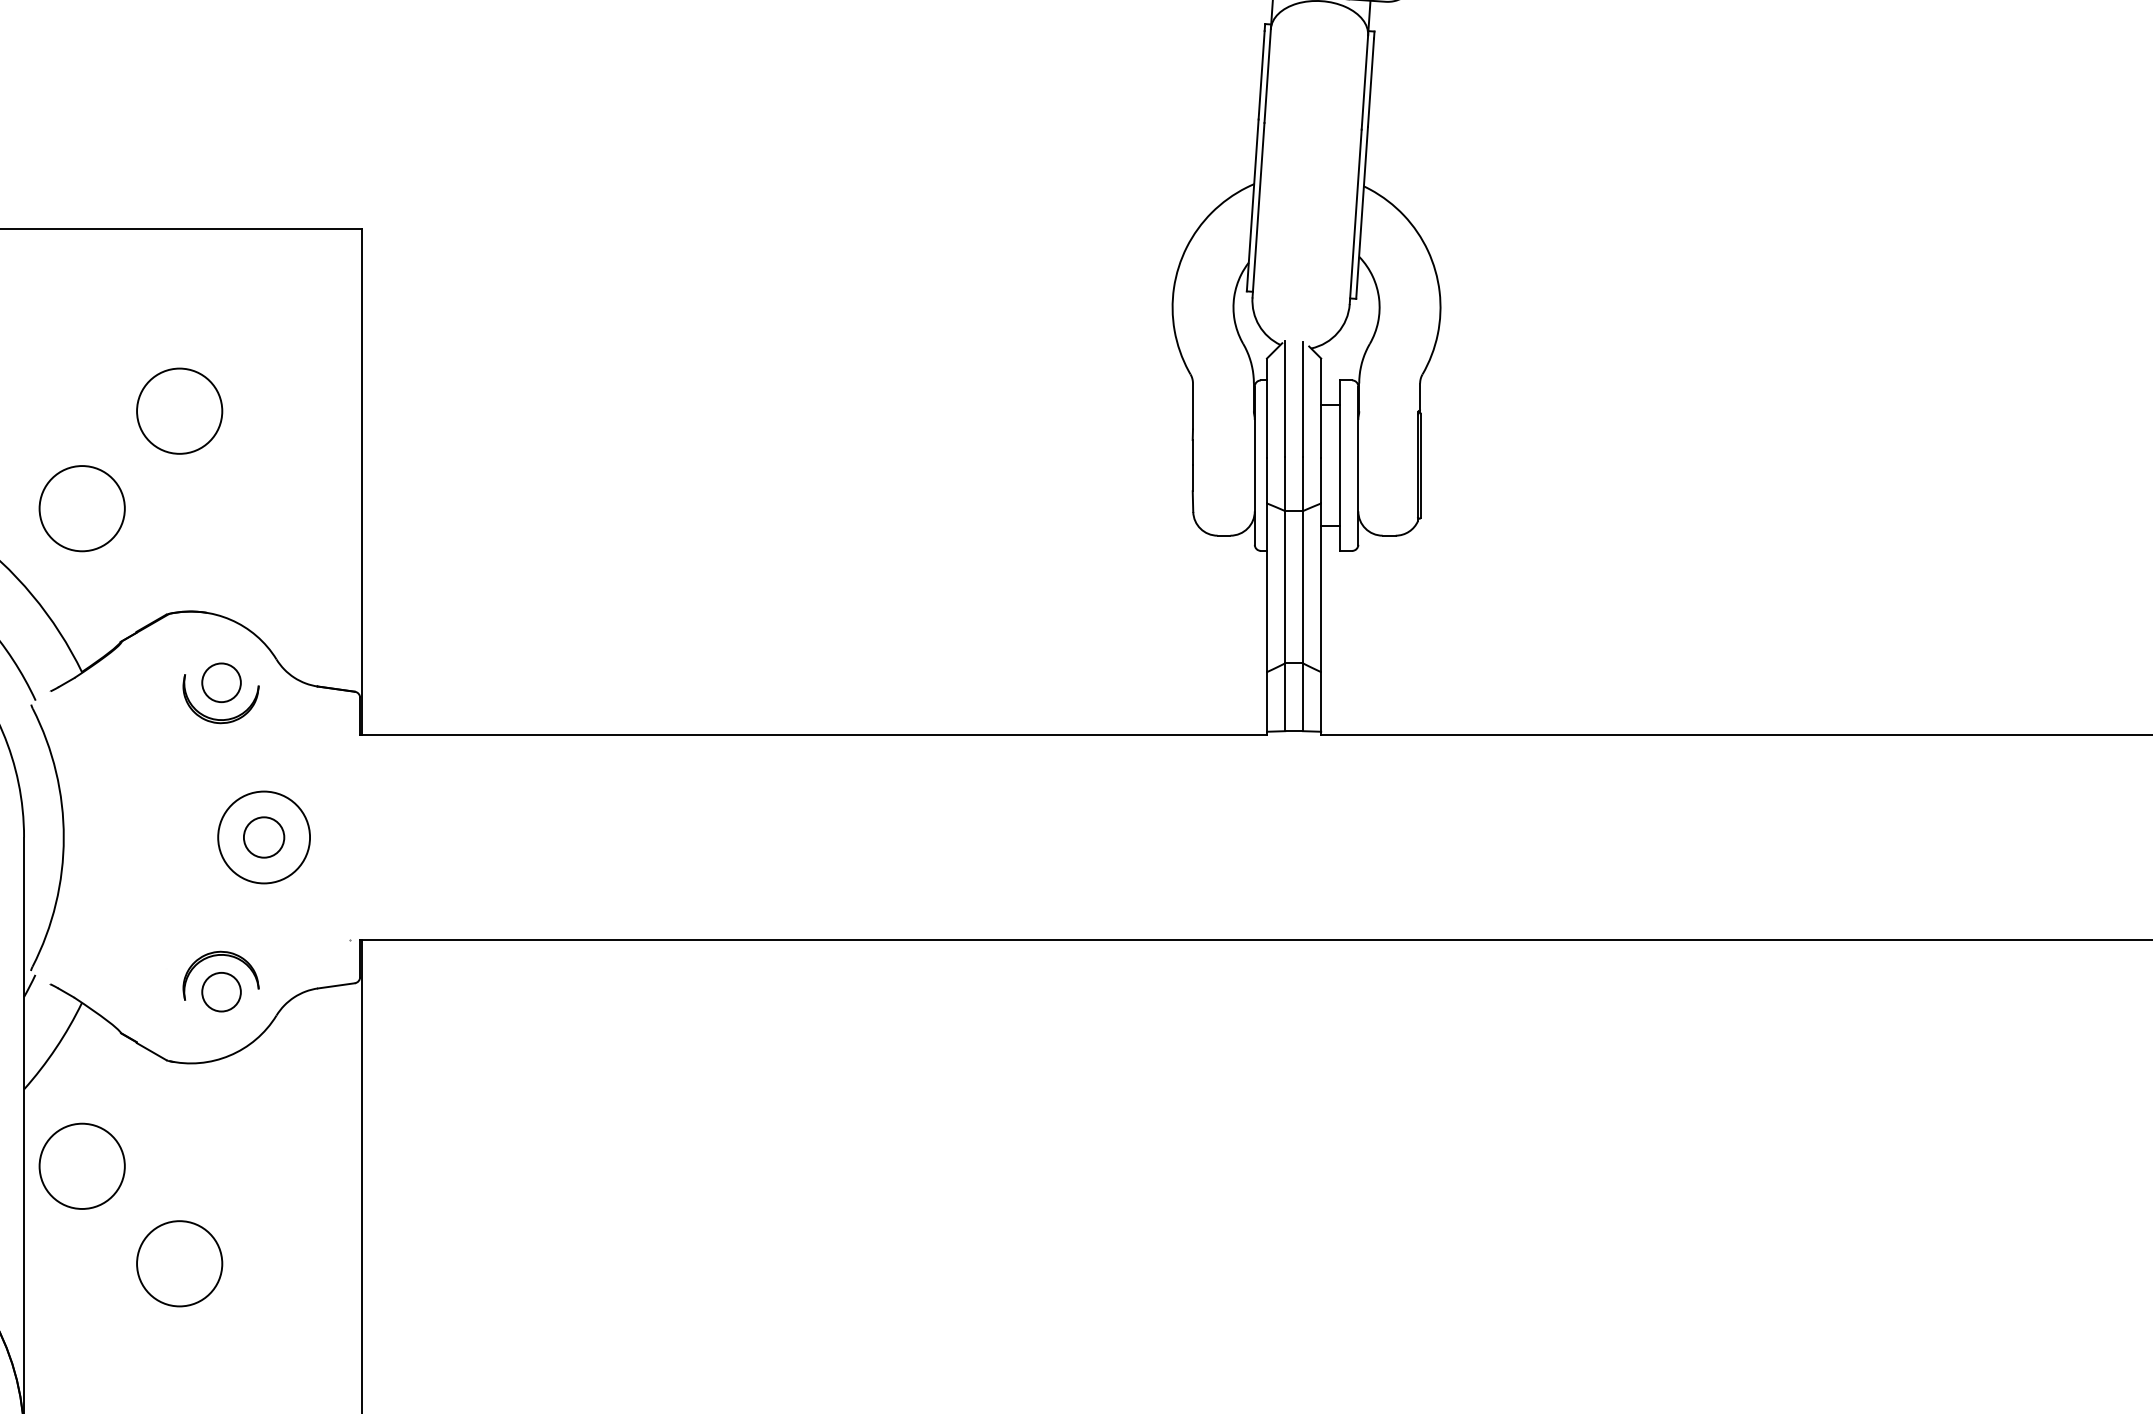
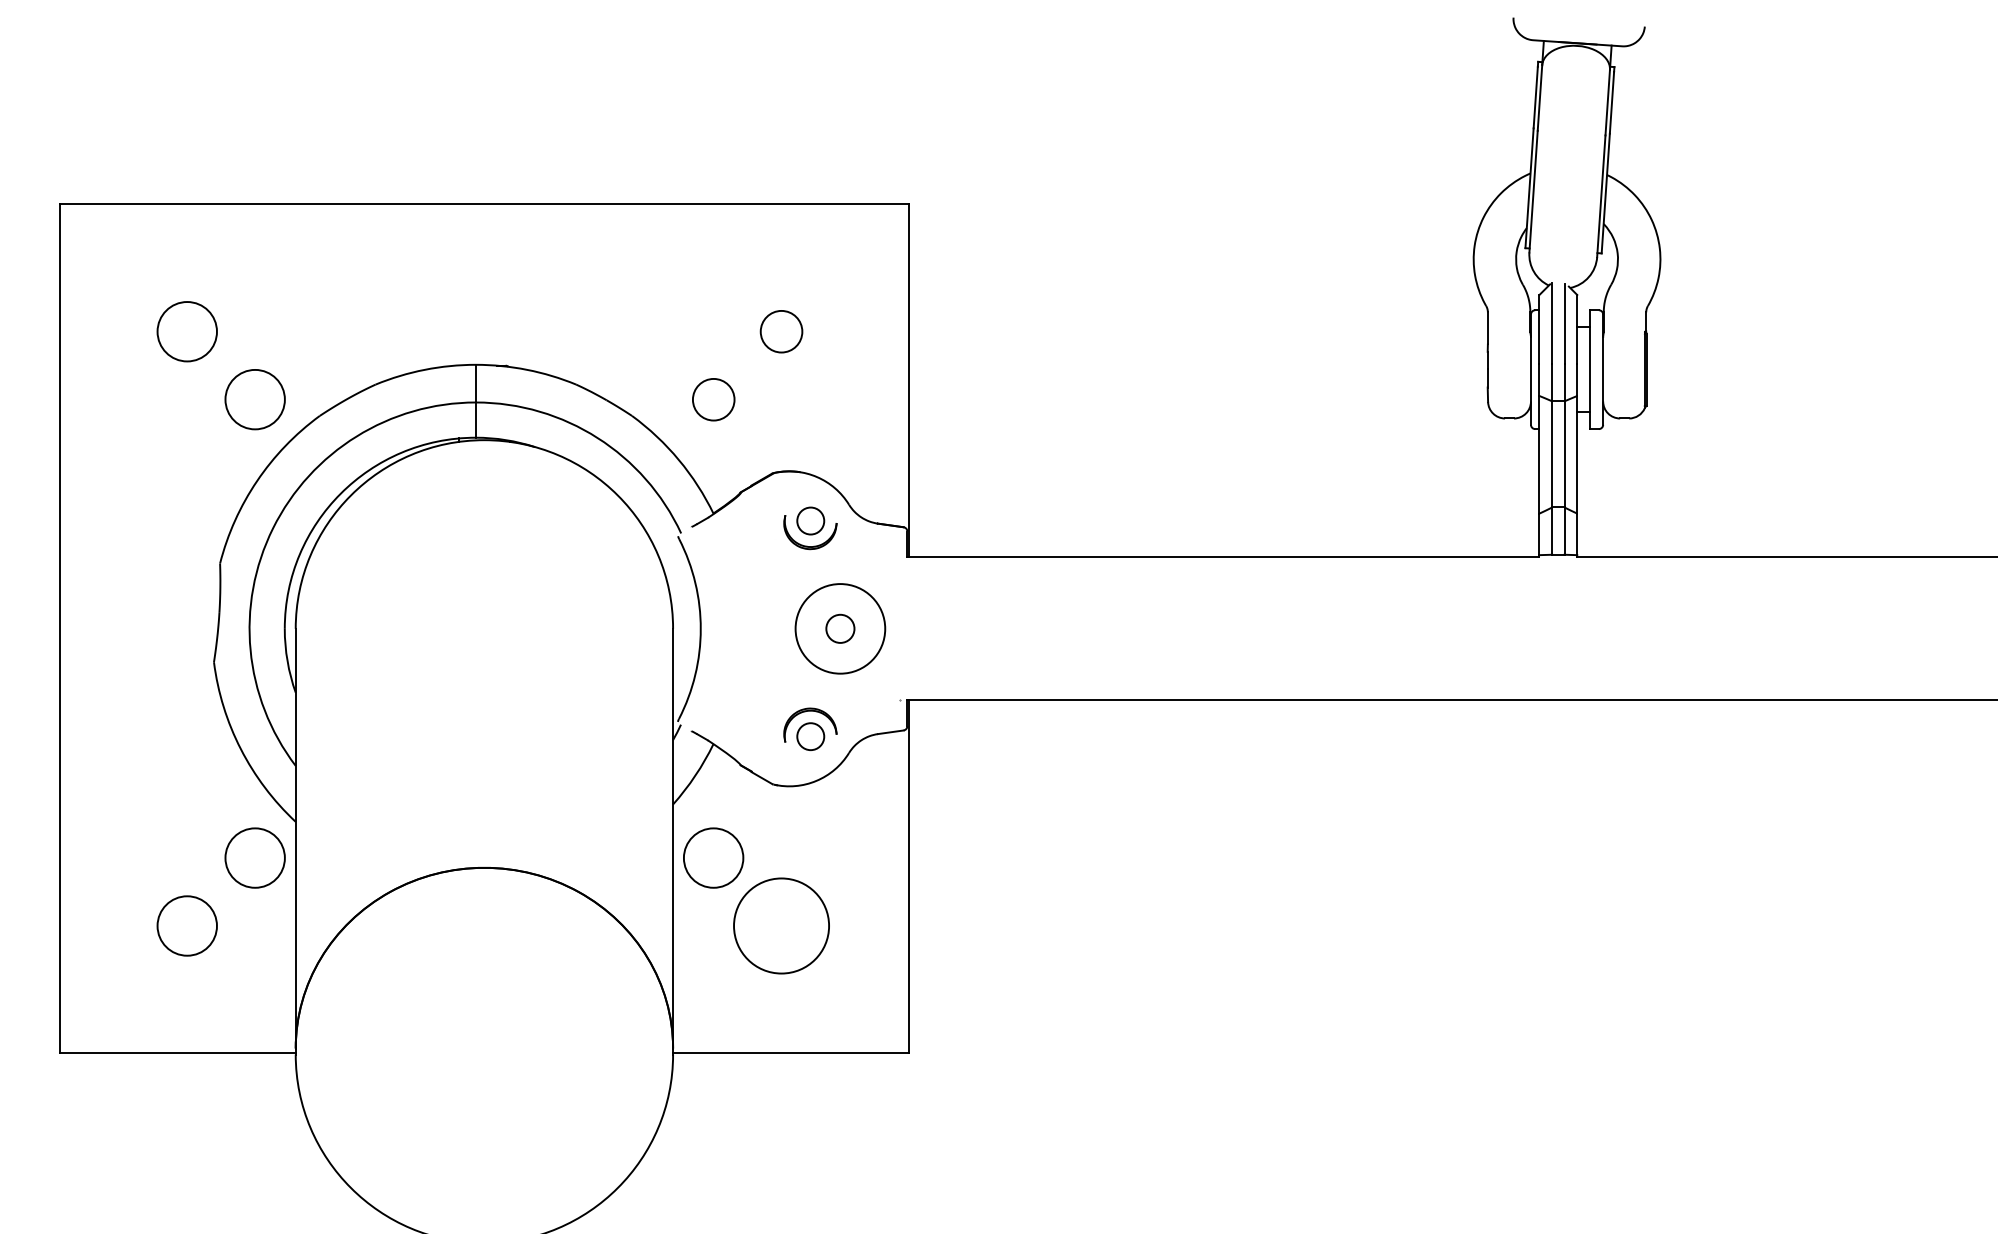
circle: (179, 410) -> (781, 331), size x0.7
circle: (82, 508) -> (713, 399), size x0.7
circle: (264, 836) -> (840, 628), size x1.4
circle: (179, 1263) -> (781, 925), size x1.6

